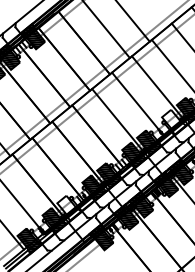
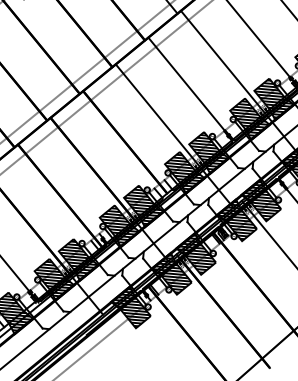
hatch: (174, 121) -> (250, 117), added
hatch: (69, 208) -> (78, 259), added

